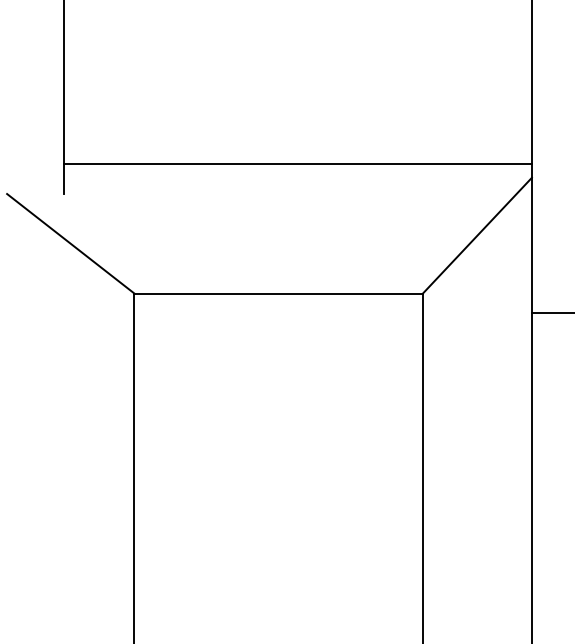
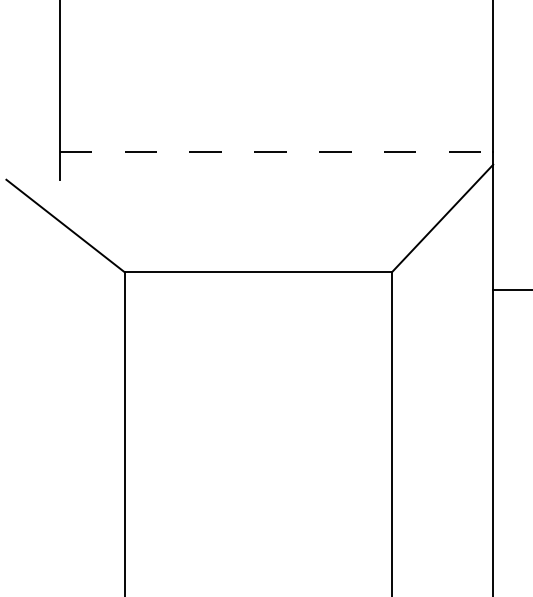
line: (298, 164) -> (276, 152), solid -> dashed

